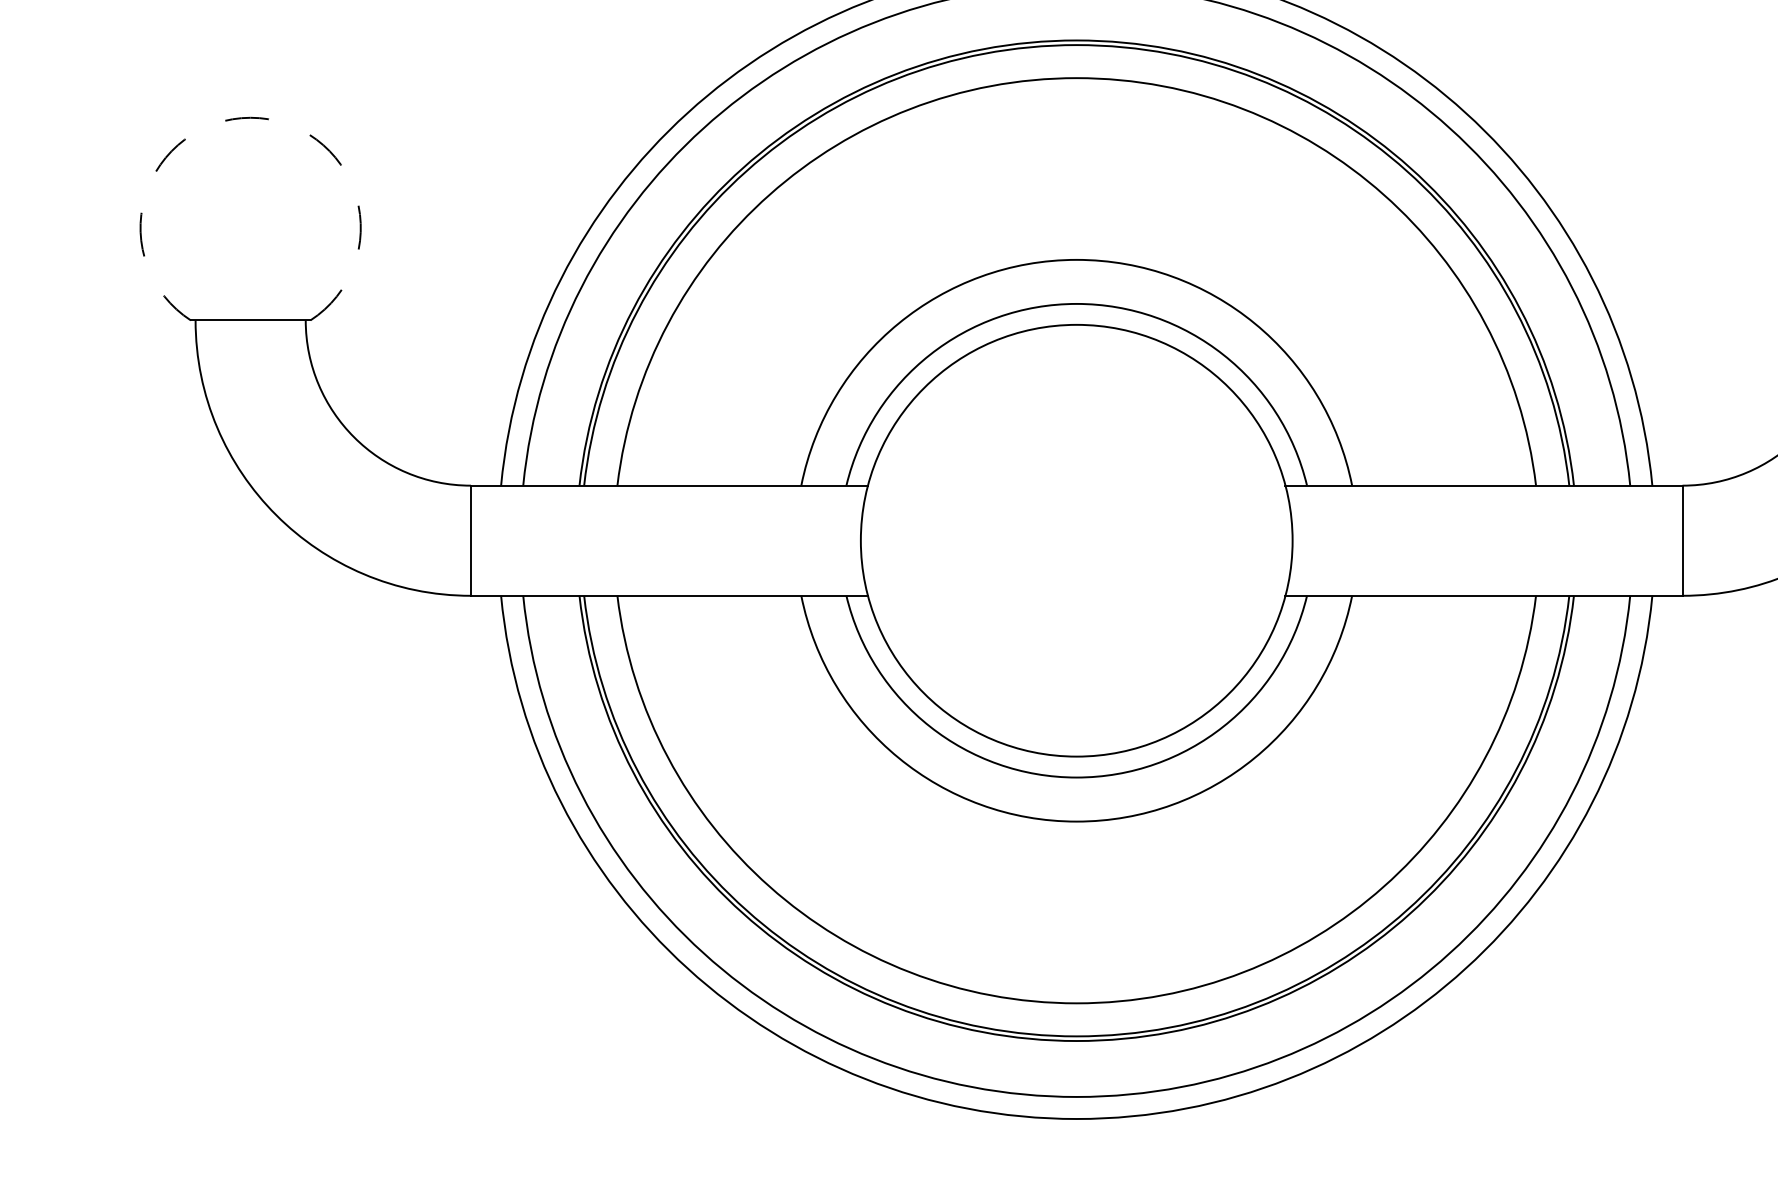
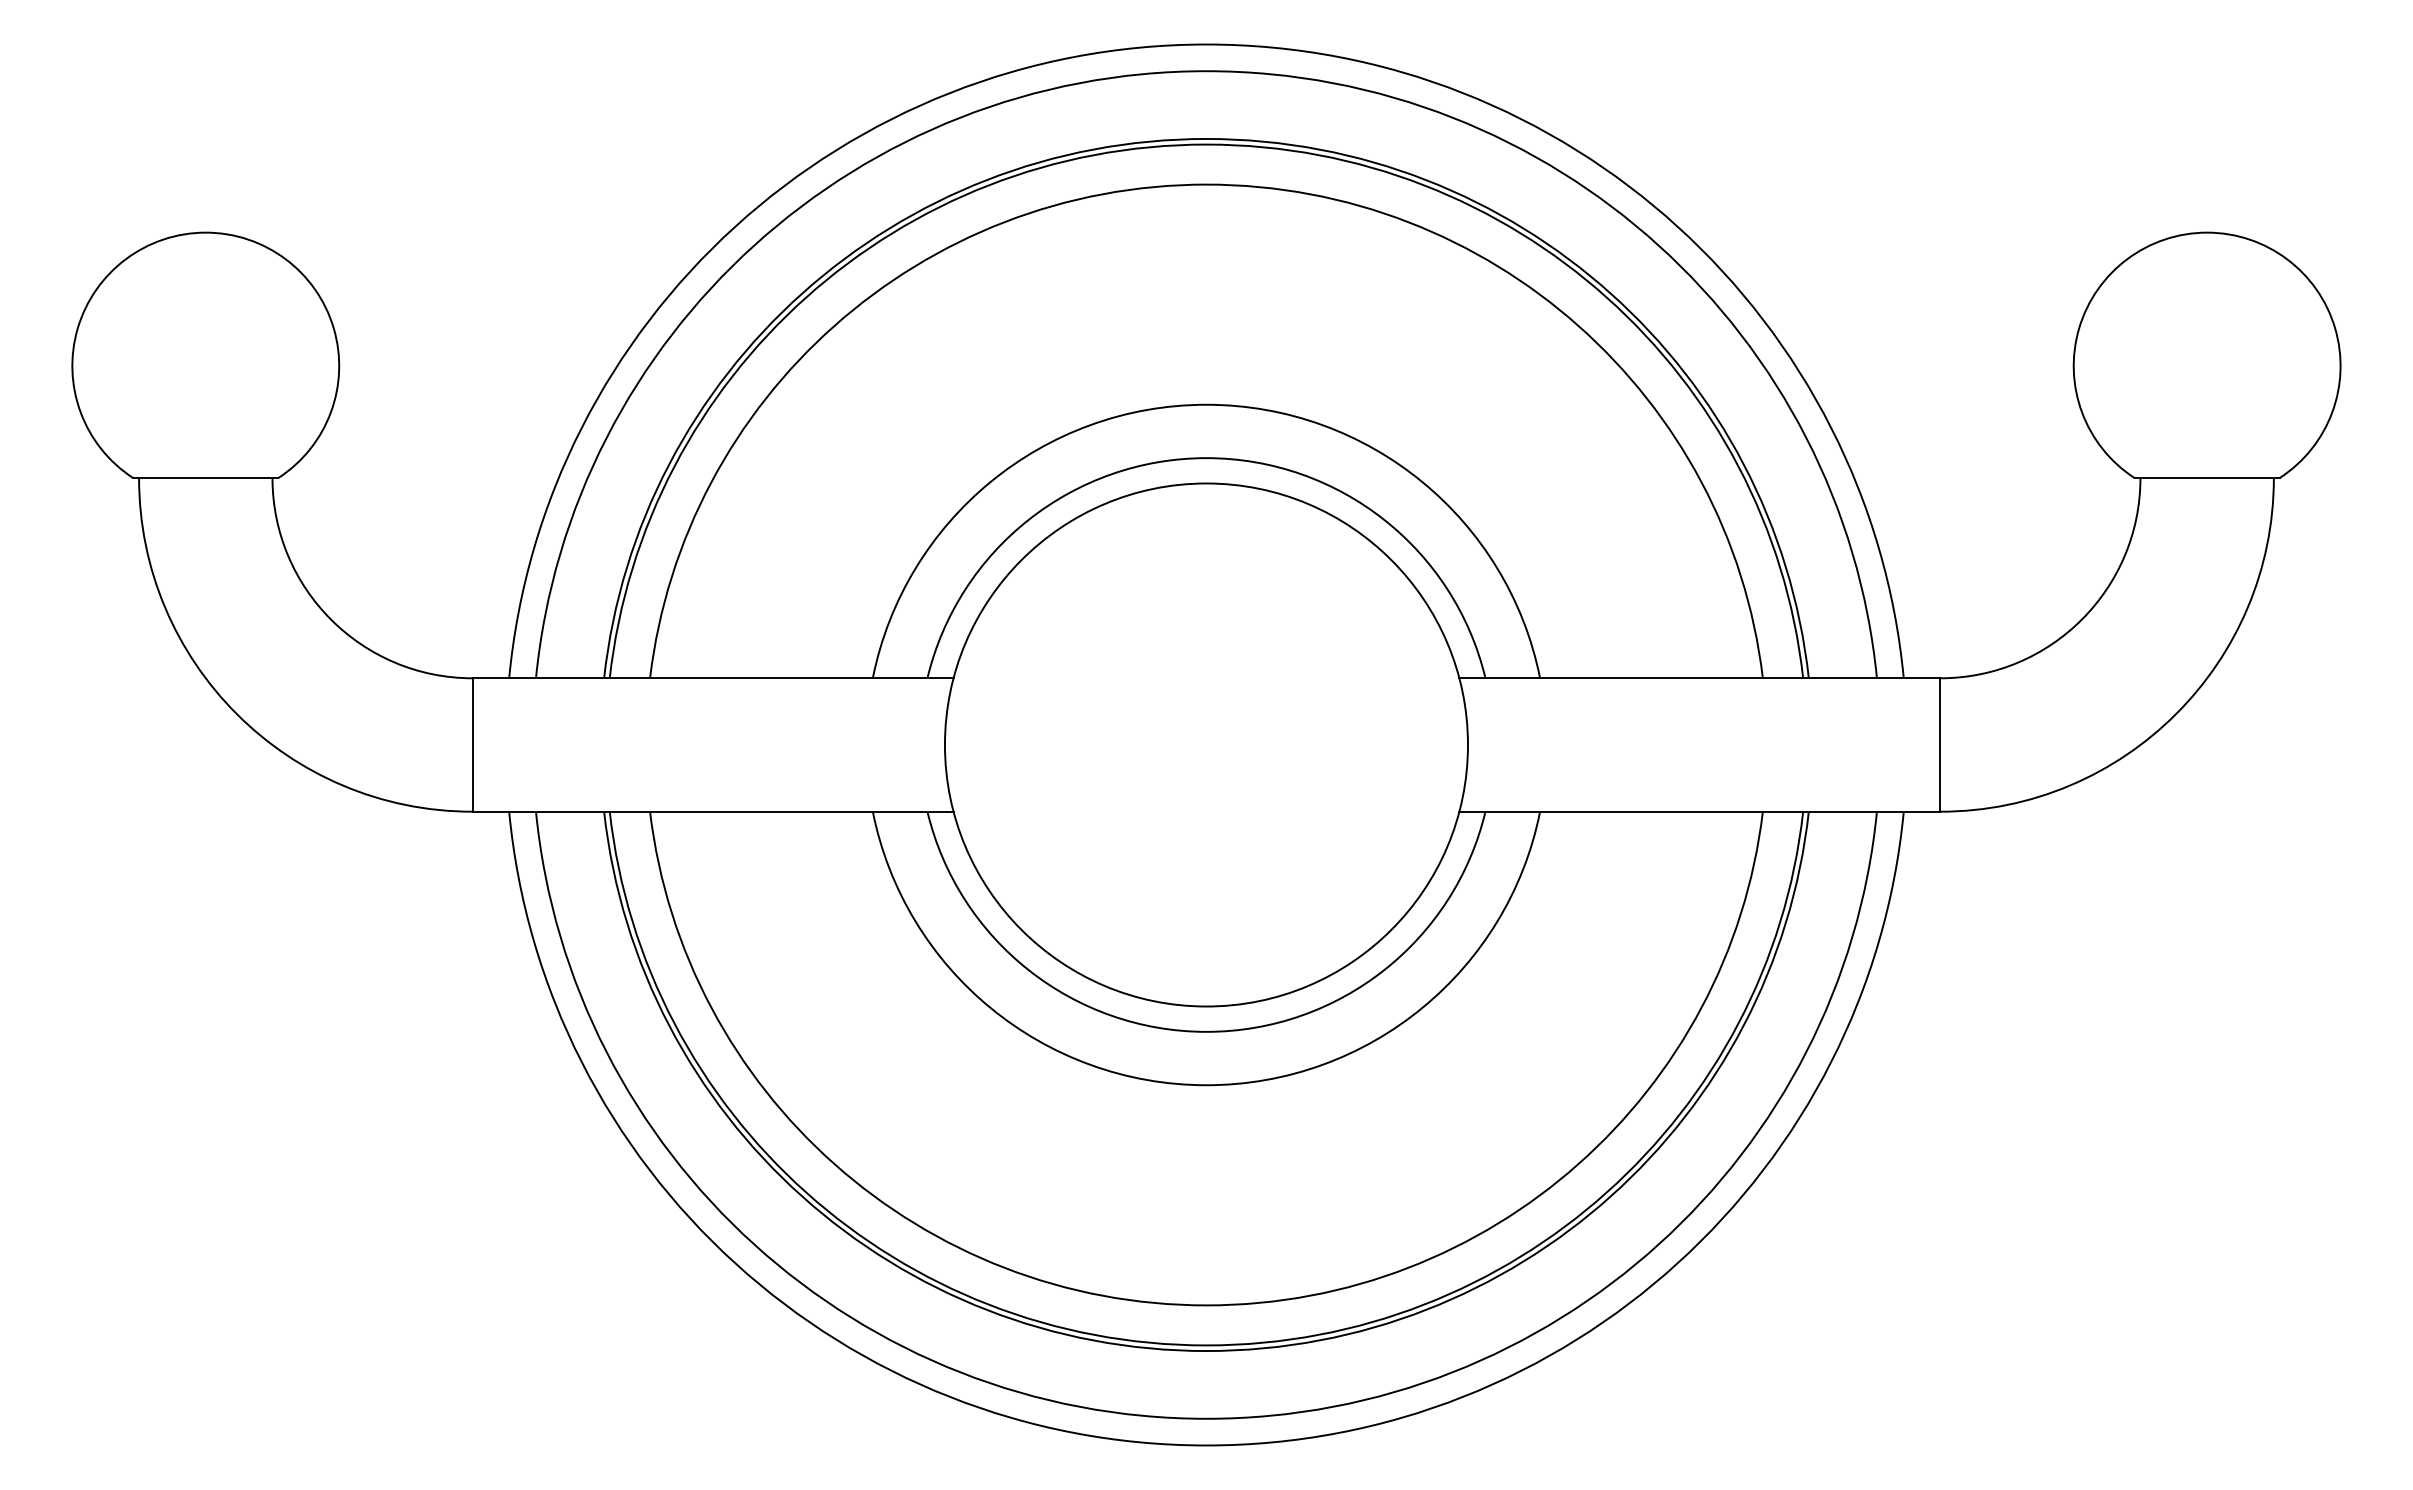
arc: (250, 117) -> (205, 232), dashed -> solid

